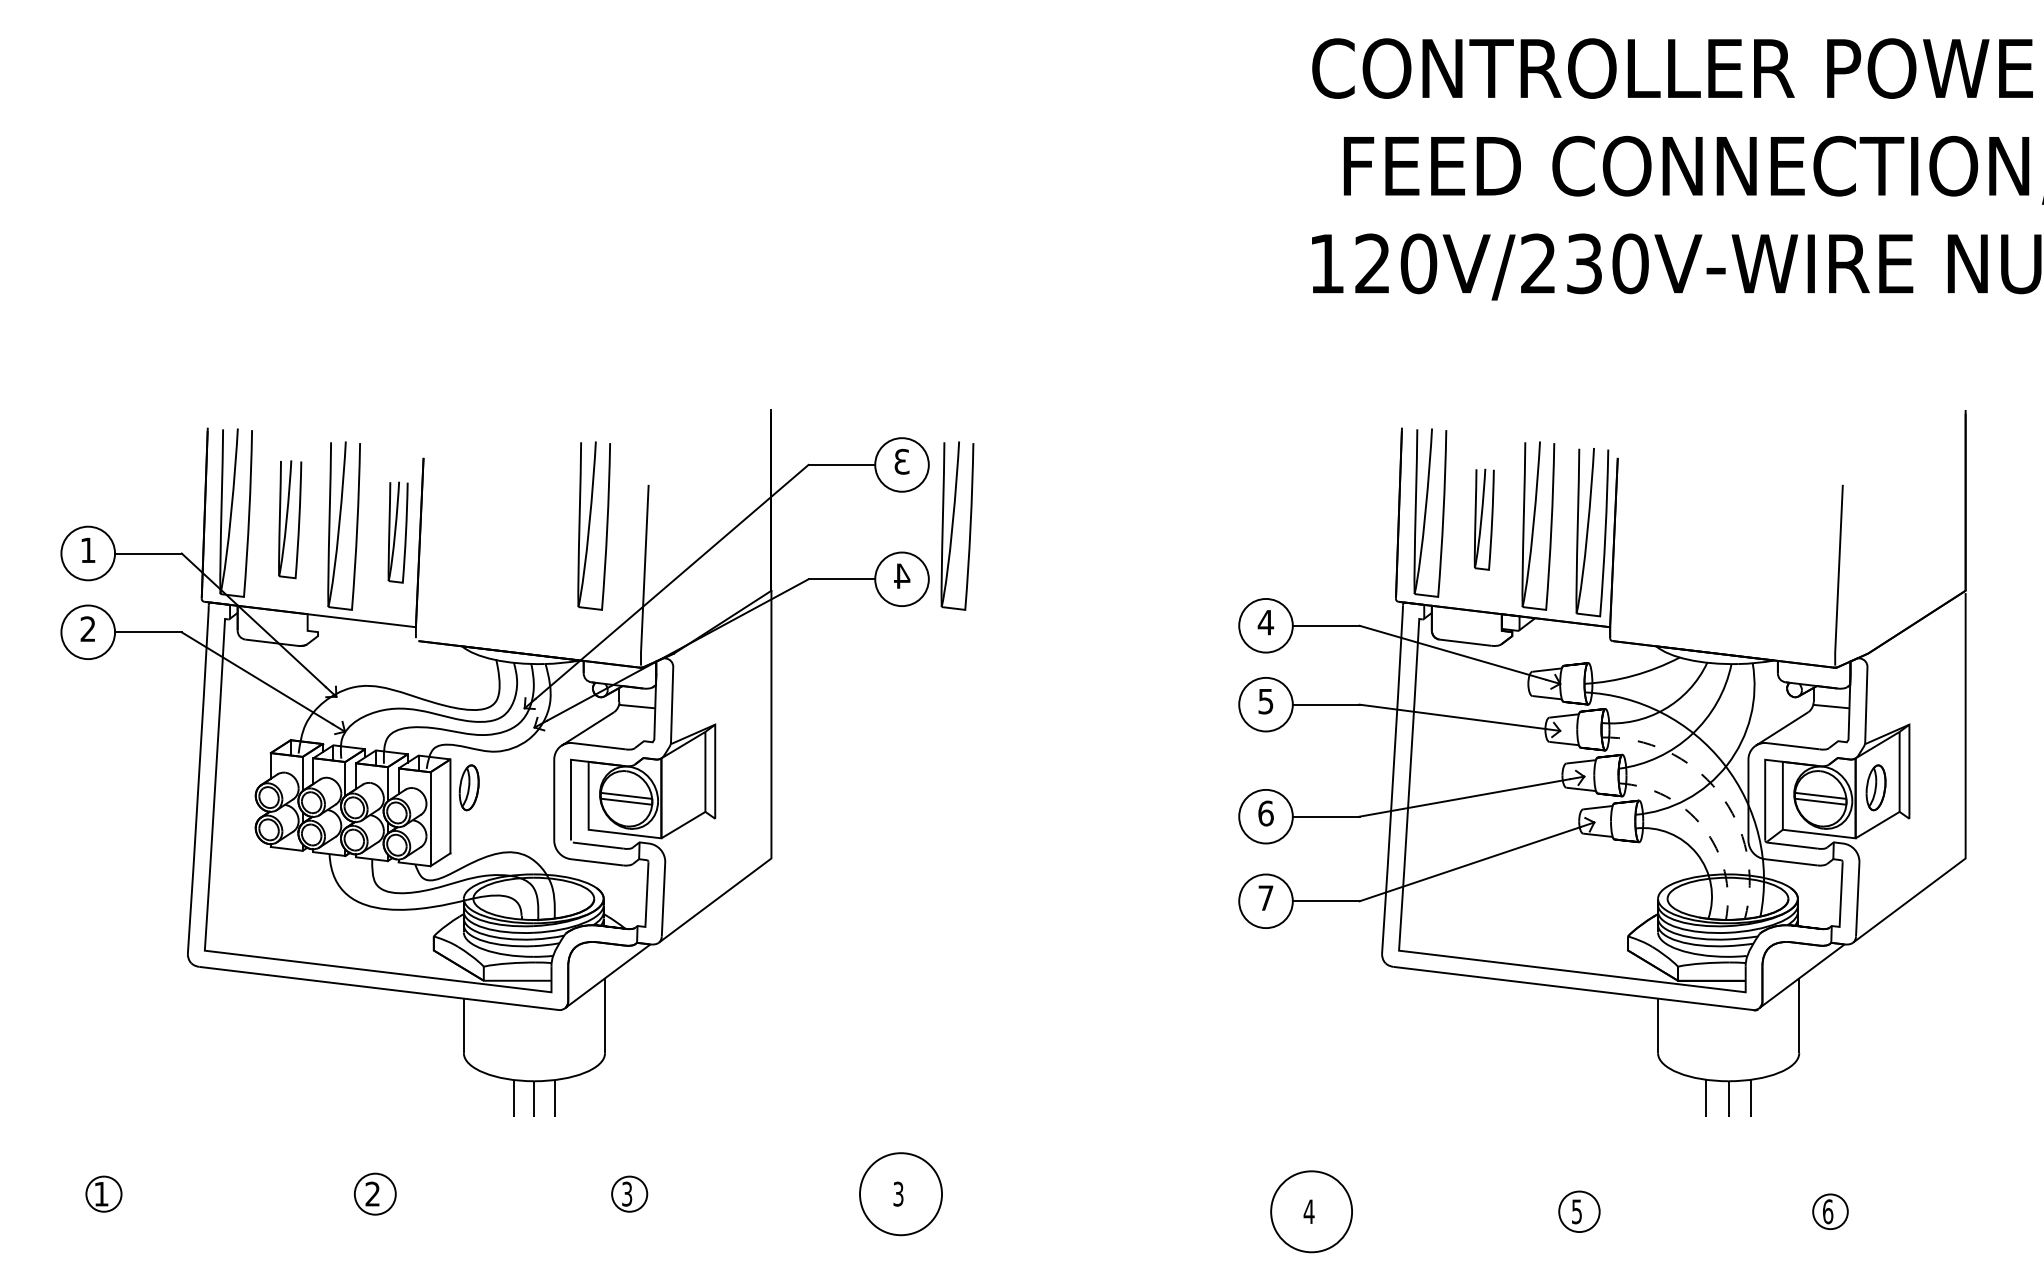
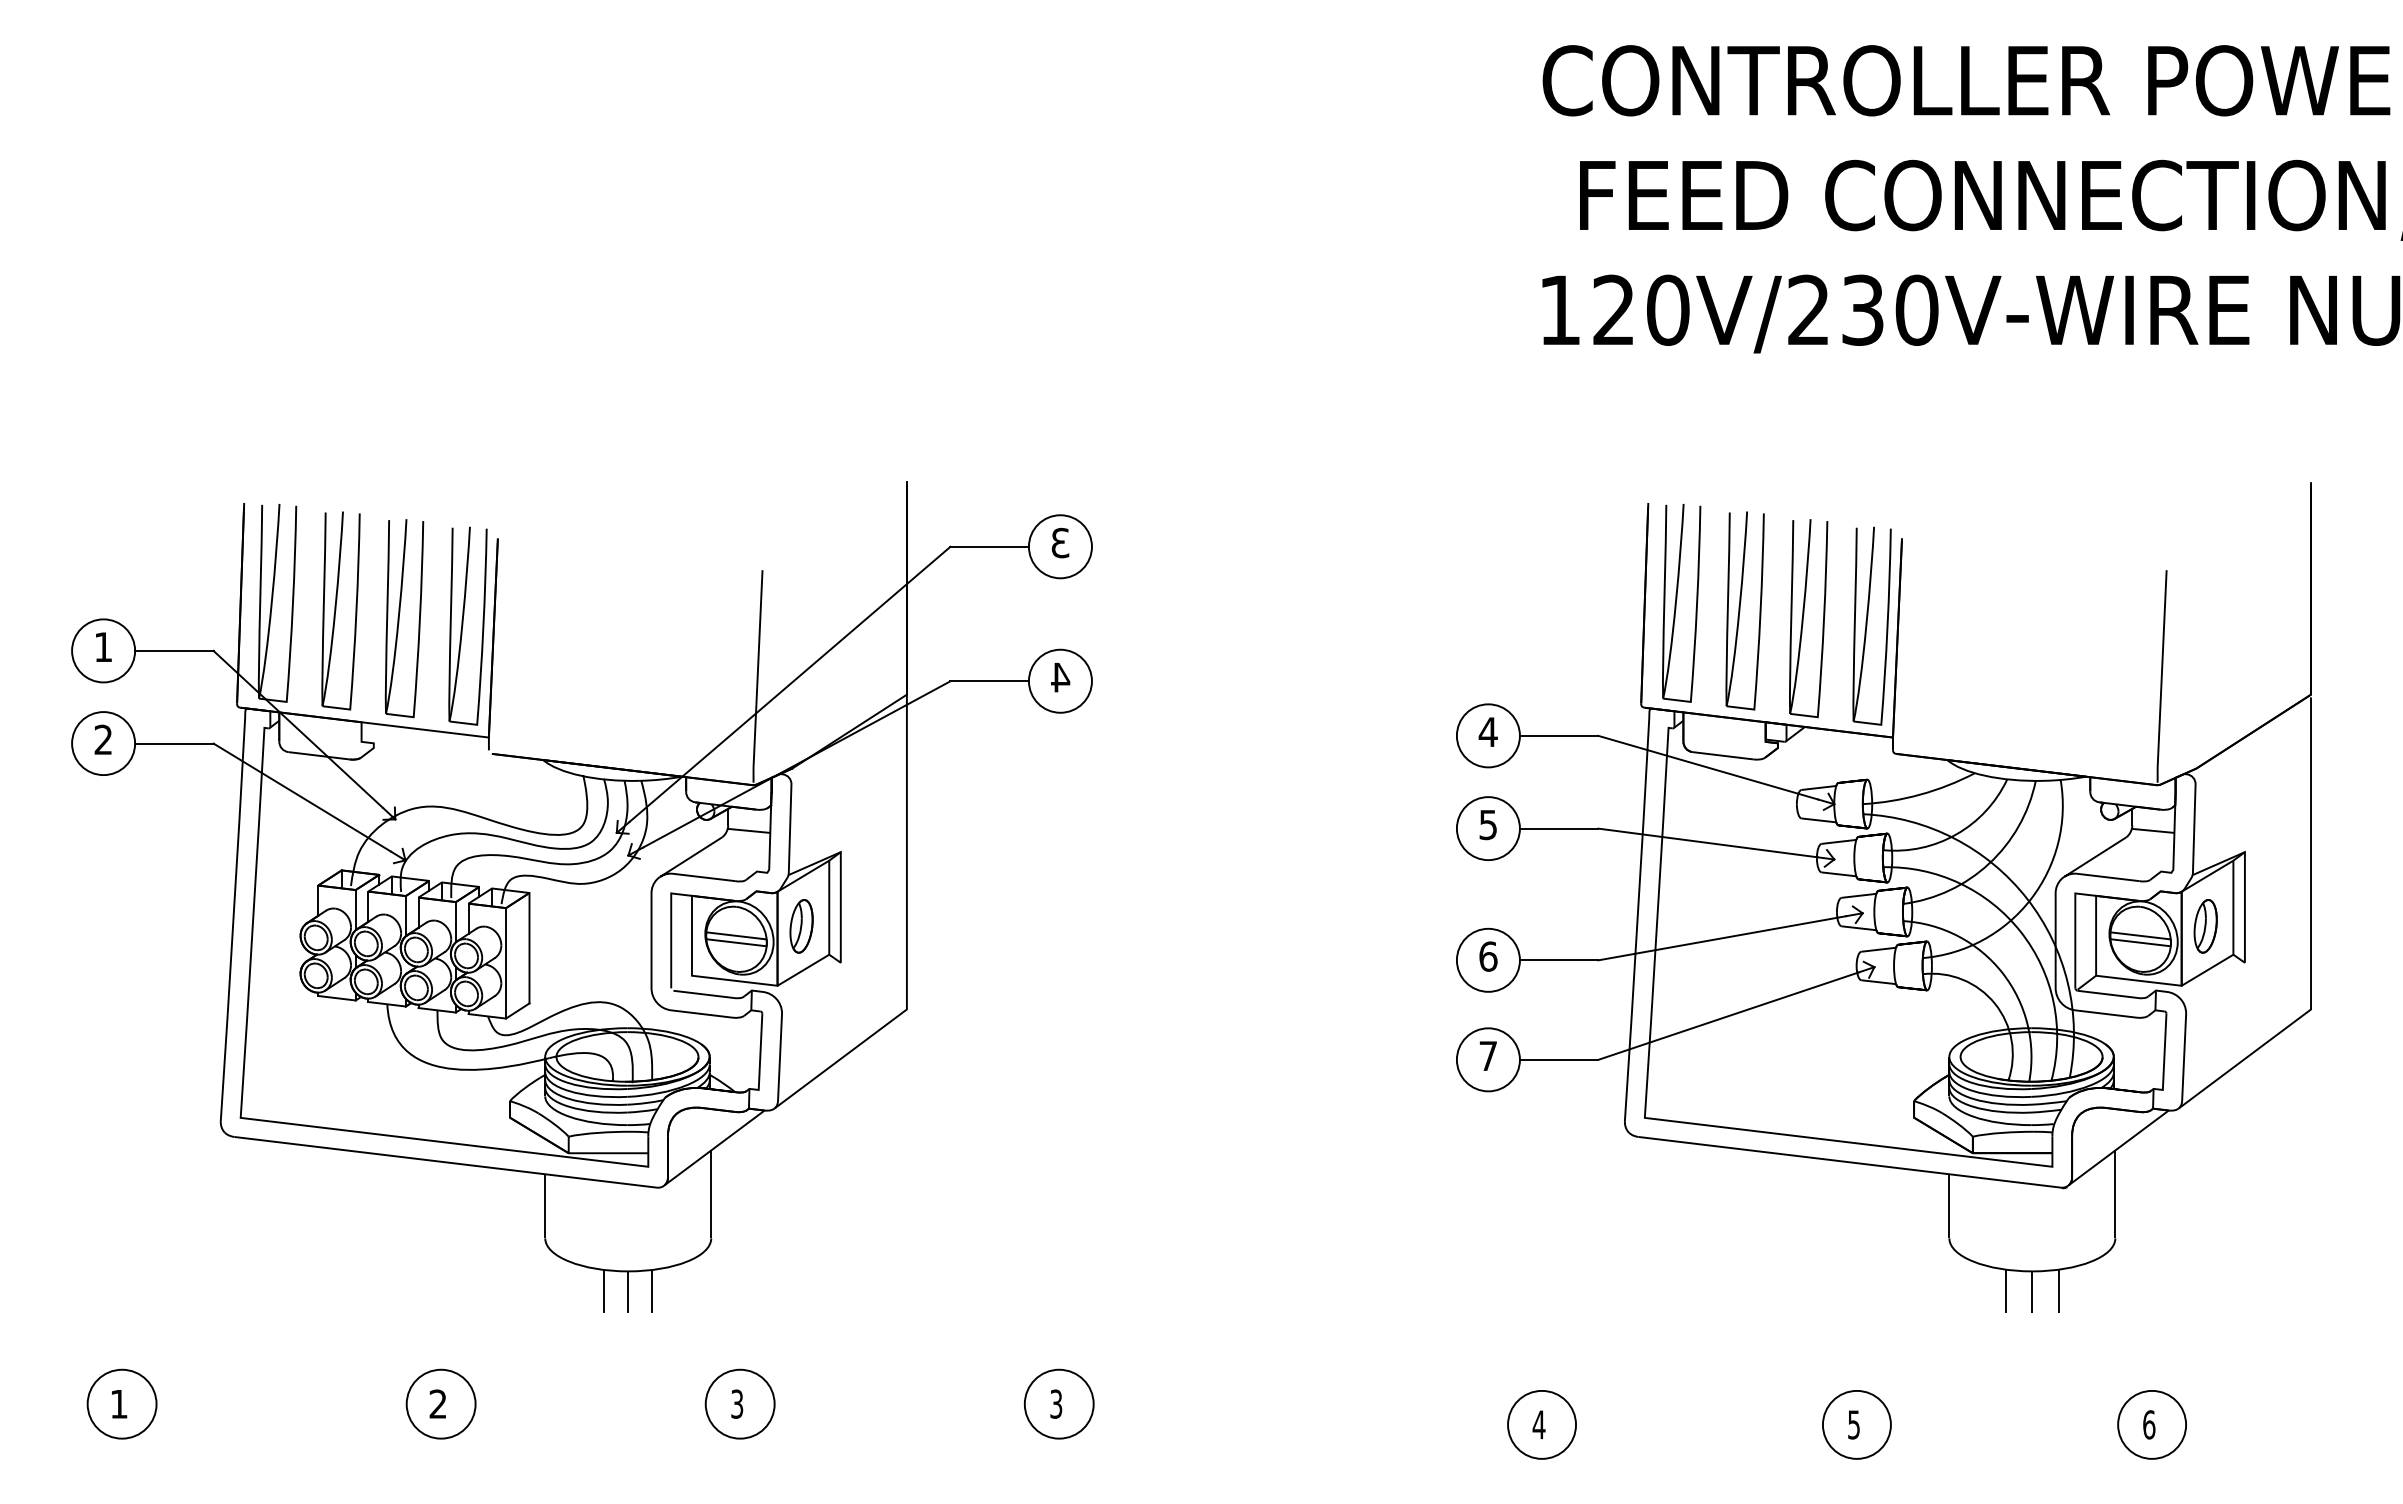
part: (289, 519) -> (340, 610), size x1.43
part: (1483, 519) -> (1744, 610), size x1.67
part: (594, 525) -> (698, 618), removed
part: (957, 525) -> (1125, 618), removed
part: (397, 531) -> (467, 625), size x1.67
part: (469, 787) -> (801, 926), moved
line: (1718, 792) -> (2020, 931), dashed -> solid
line: (1703, 827) -> (2002, 973), dashed -> solid
circle: (103, 1193) -> (121, 1403), size x1.67
circle: (374, 1193) -> (440, 1403), size x1.43
circle: (629, 1193) -> (739, 1403), size x1.67
circle: (900, 1193) -> (1058, 1403), size x0.71
circle: (1312, 1211) -> (1542, 1424), size x0.71
circle: (1579, 1211) -> (1856, 1424), size x1.43
circle: (1830, 1211) -> (2152, 1424), size x1.67

